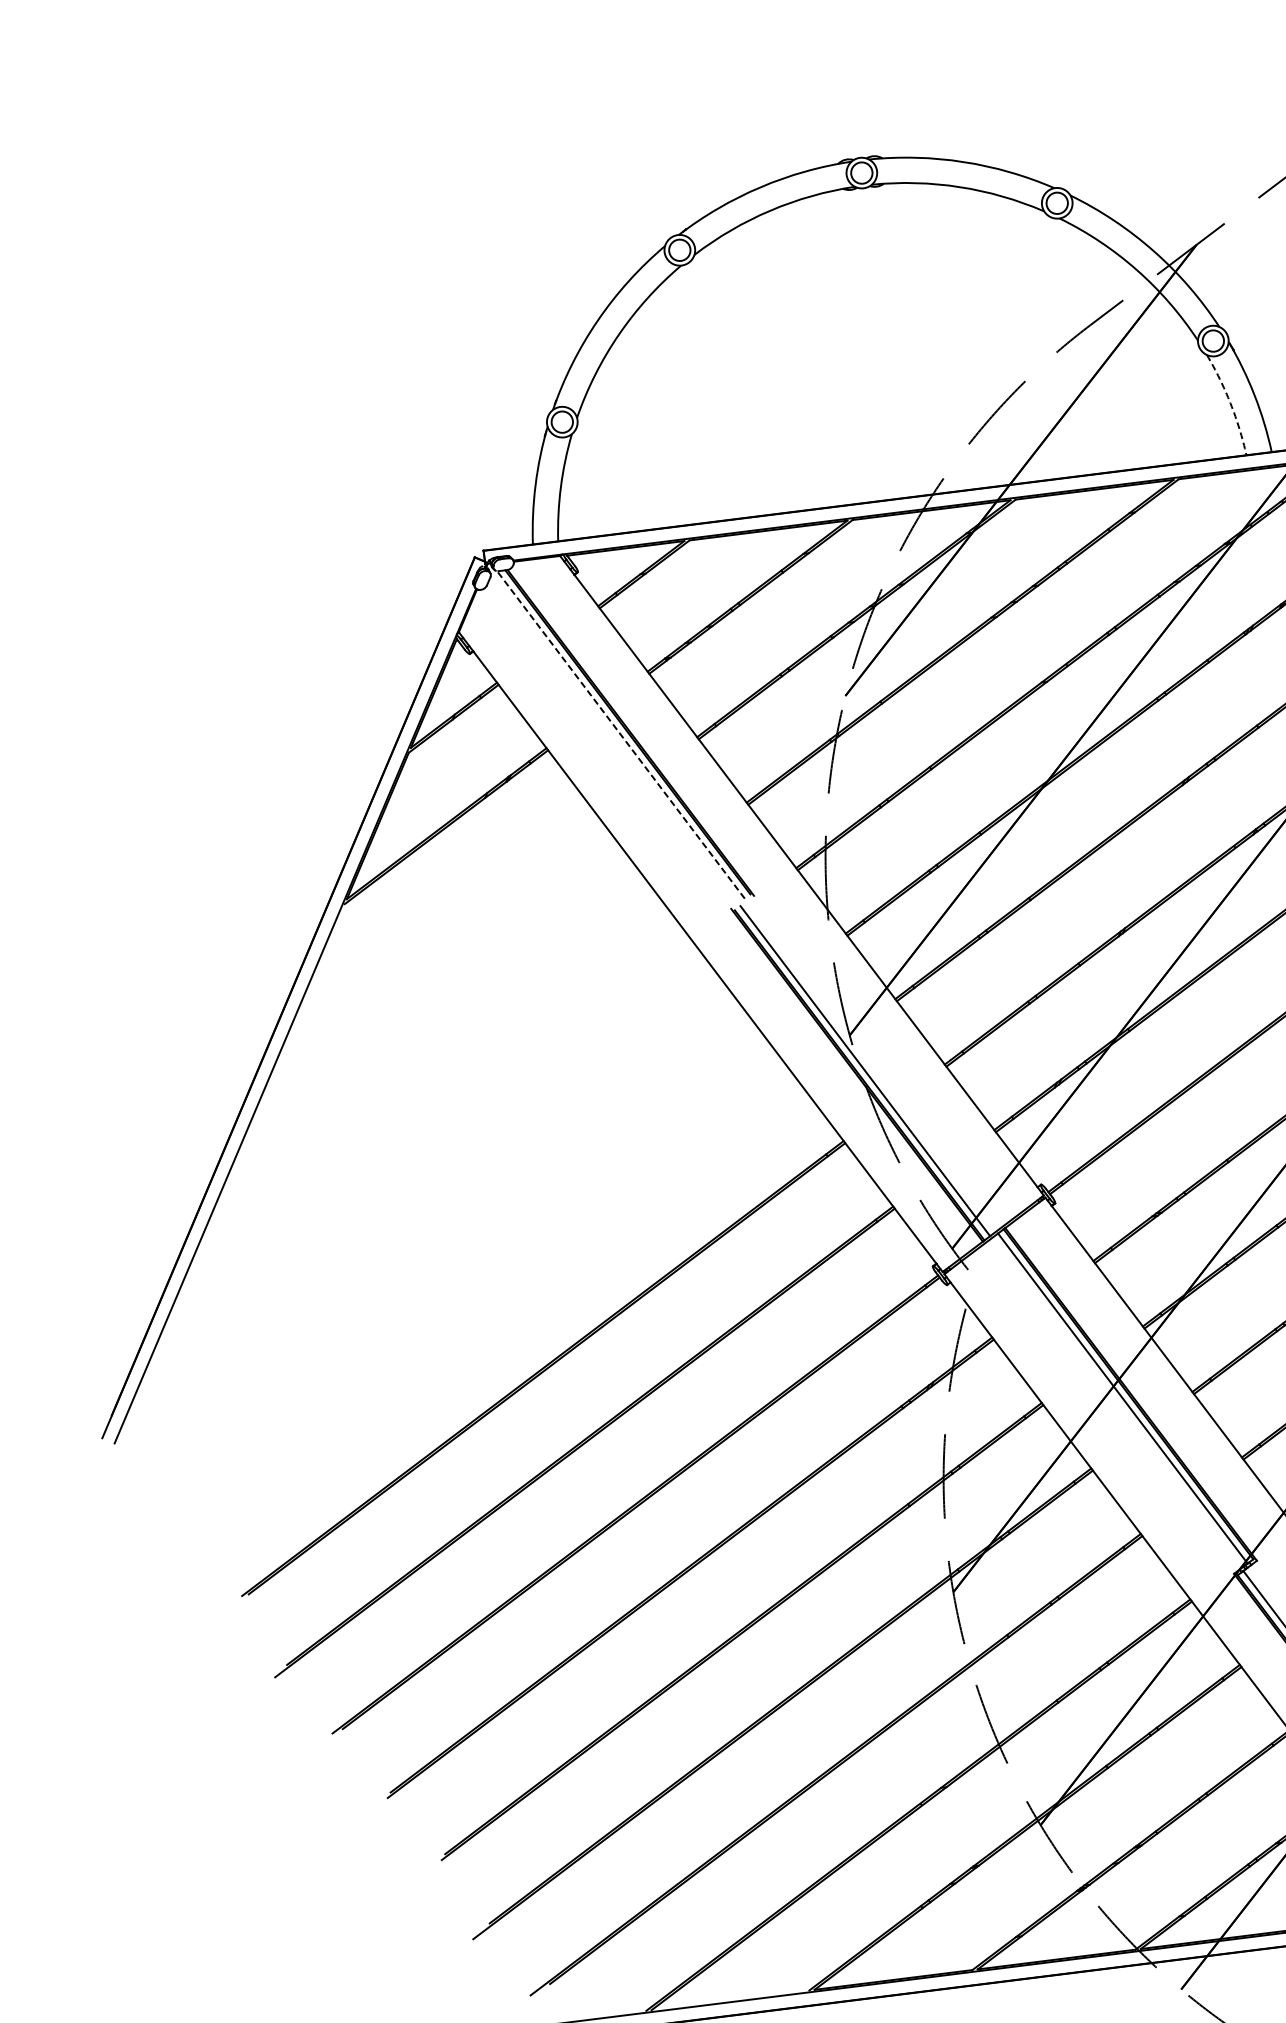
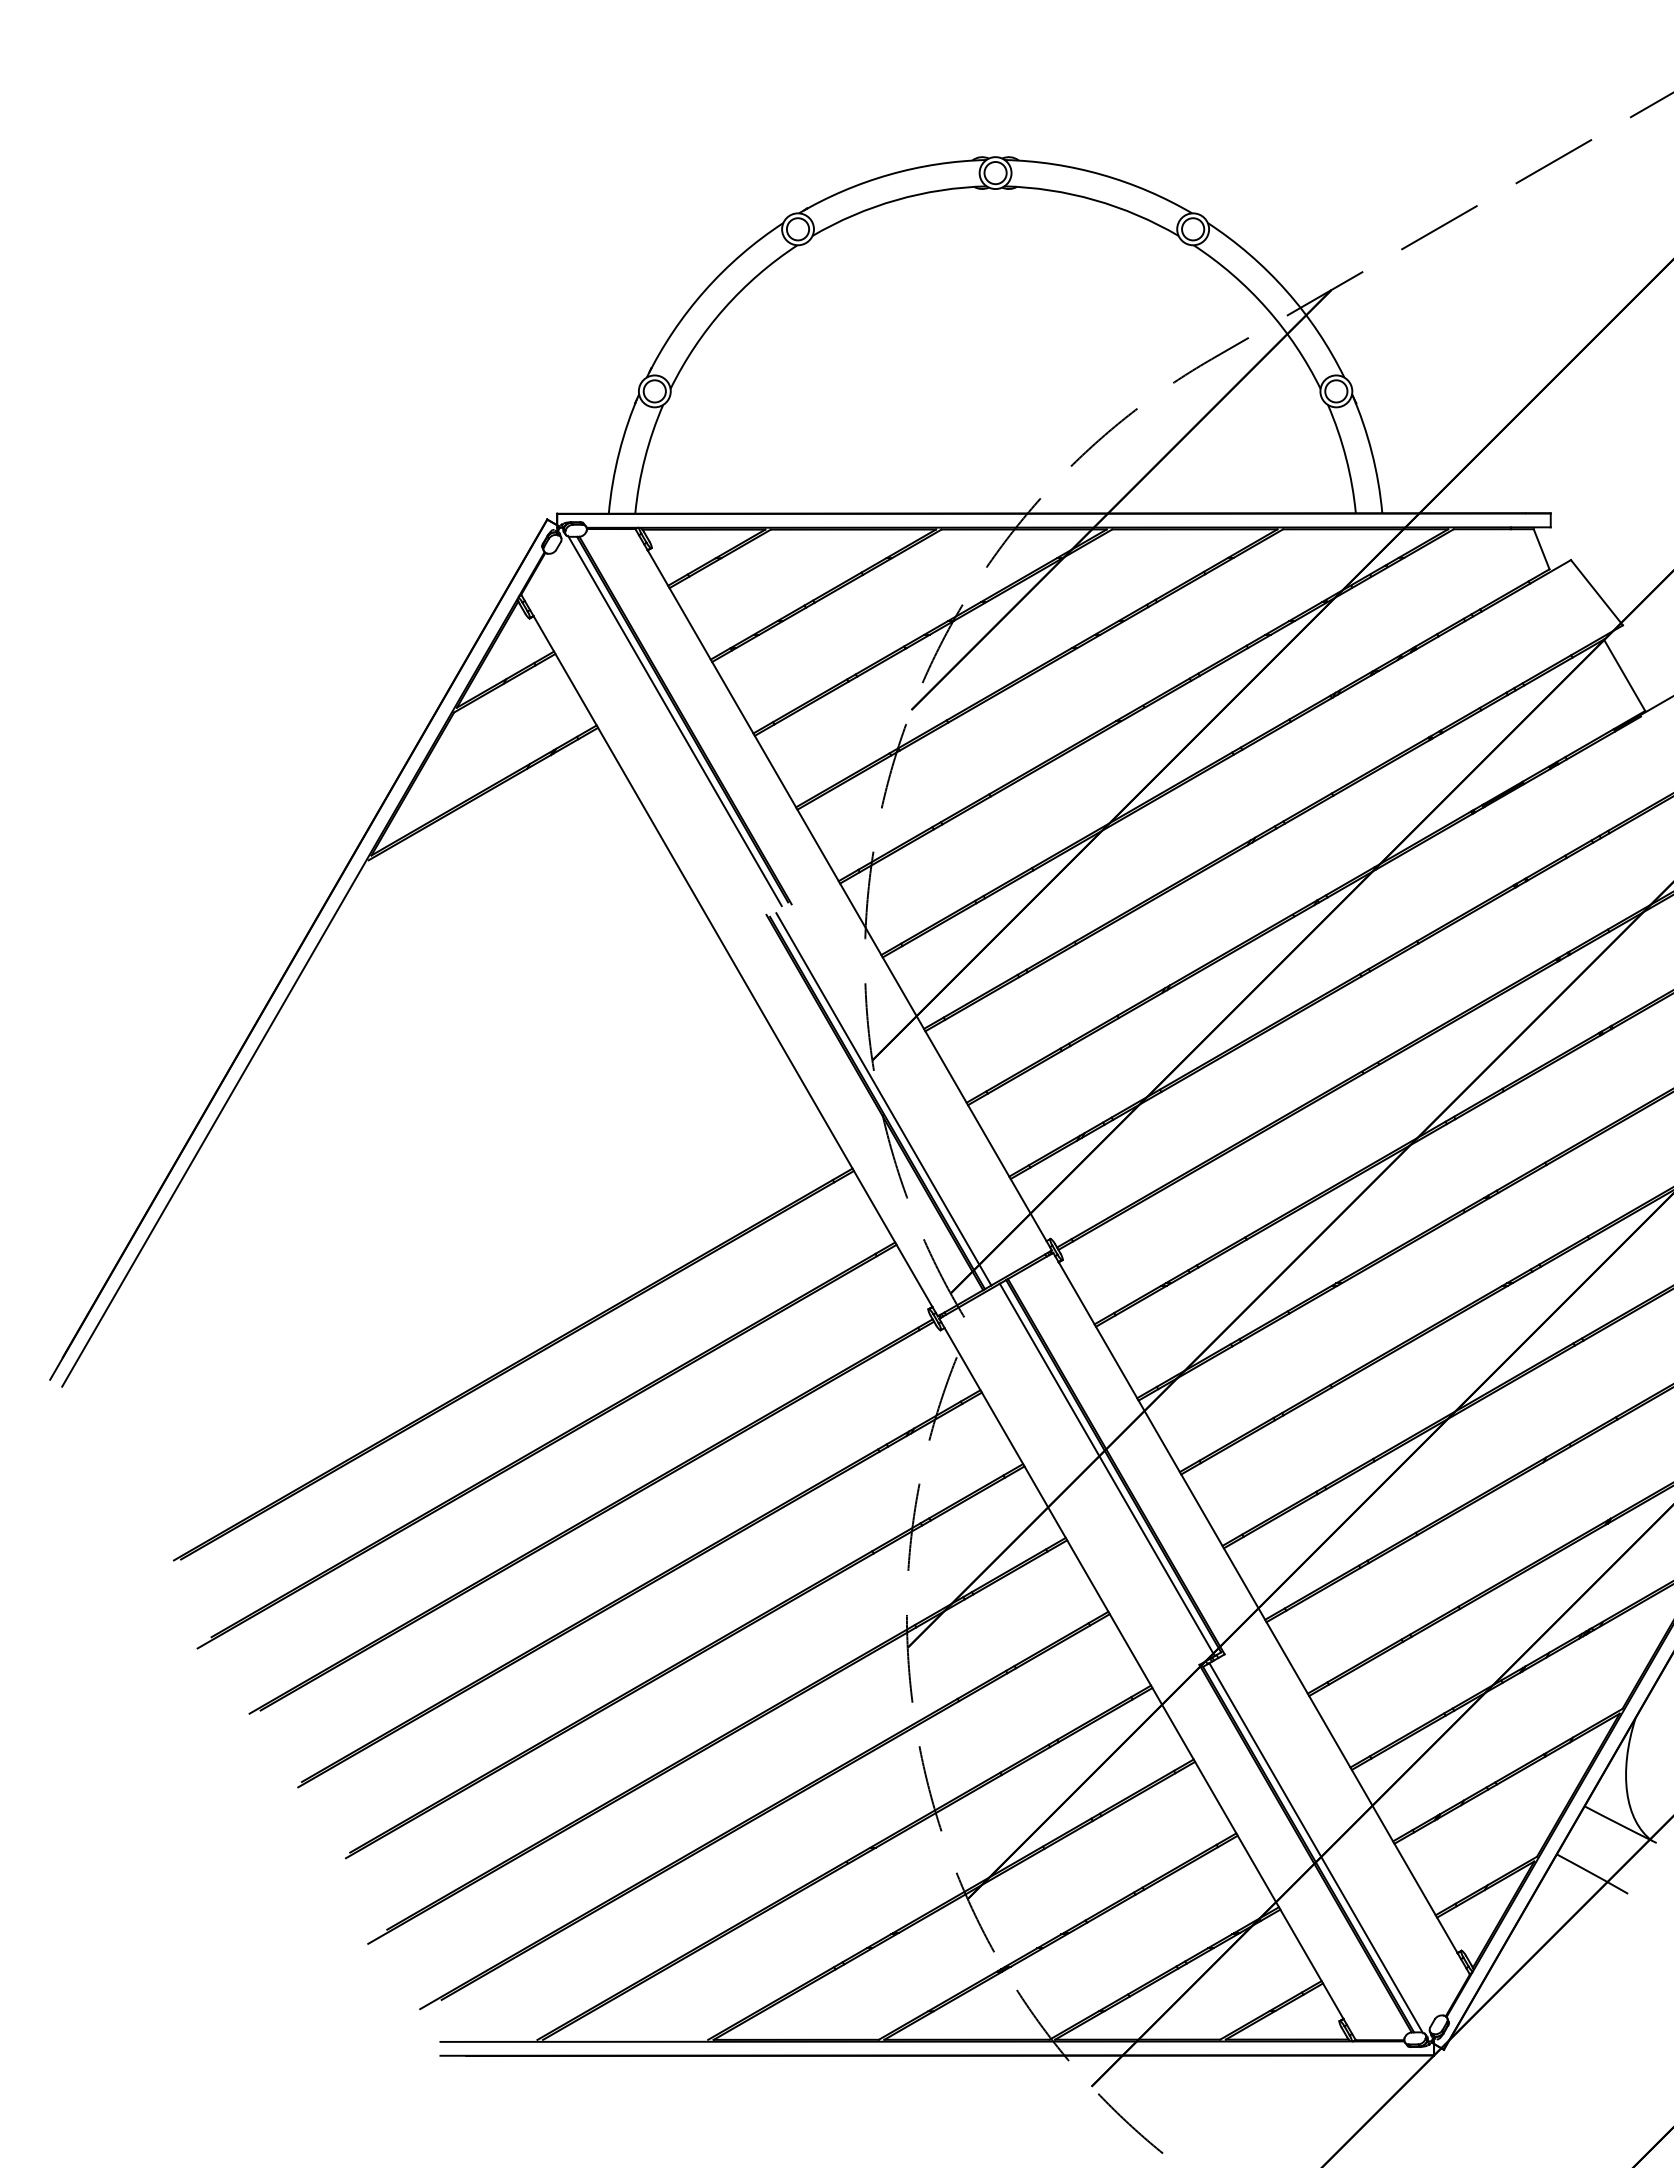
arc: (1230, 403) -> (1346, 458), dashed -> solid
line: (620, 735) -> (674, 721), dashed -> solid

